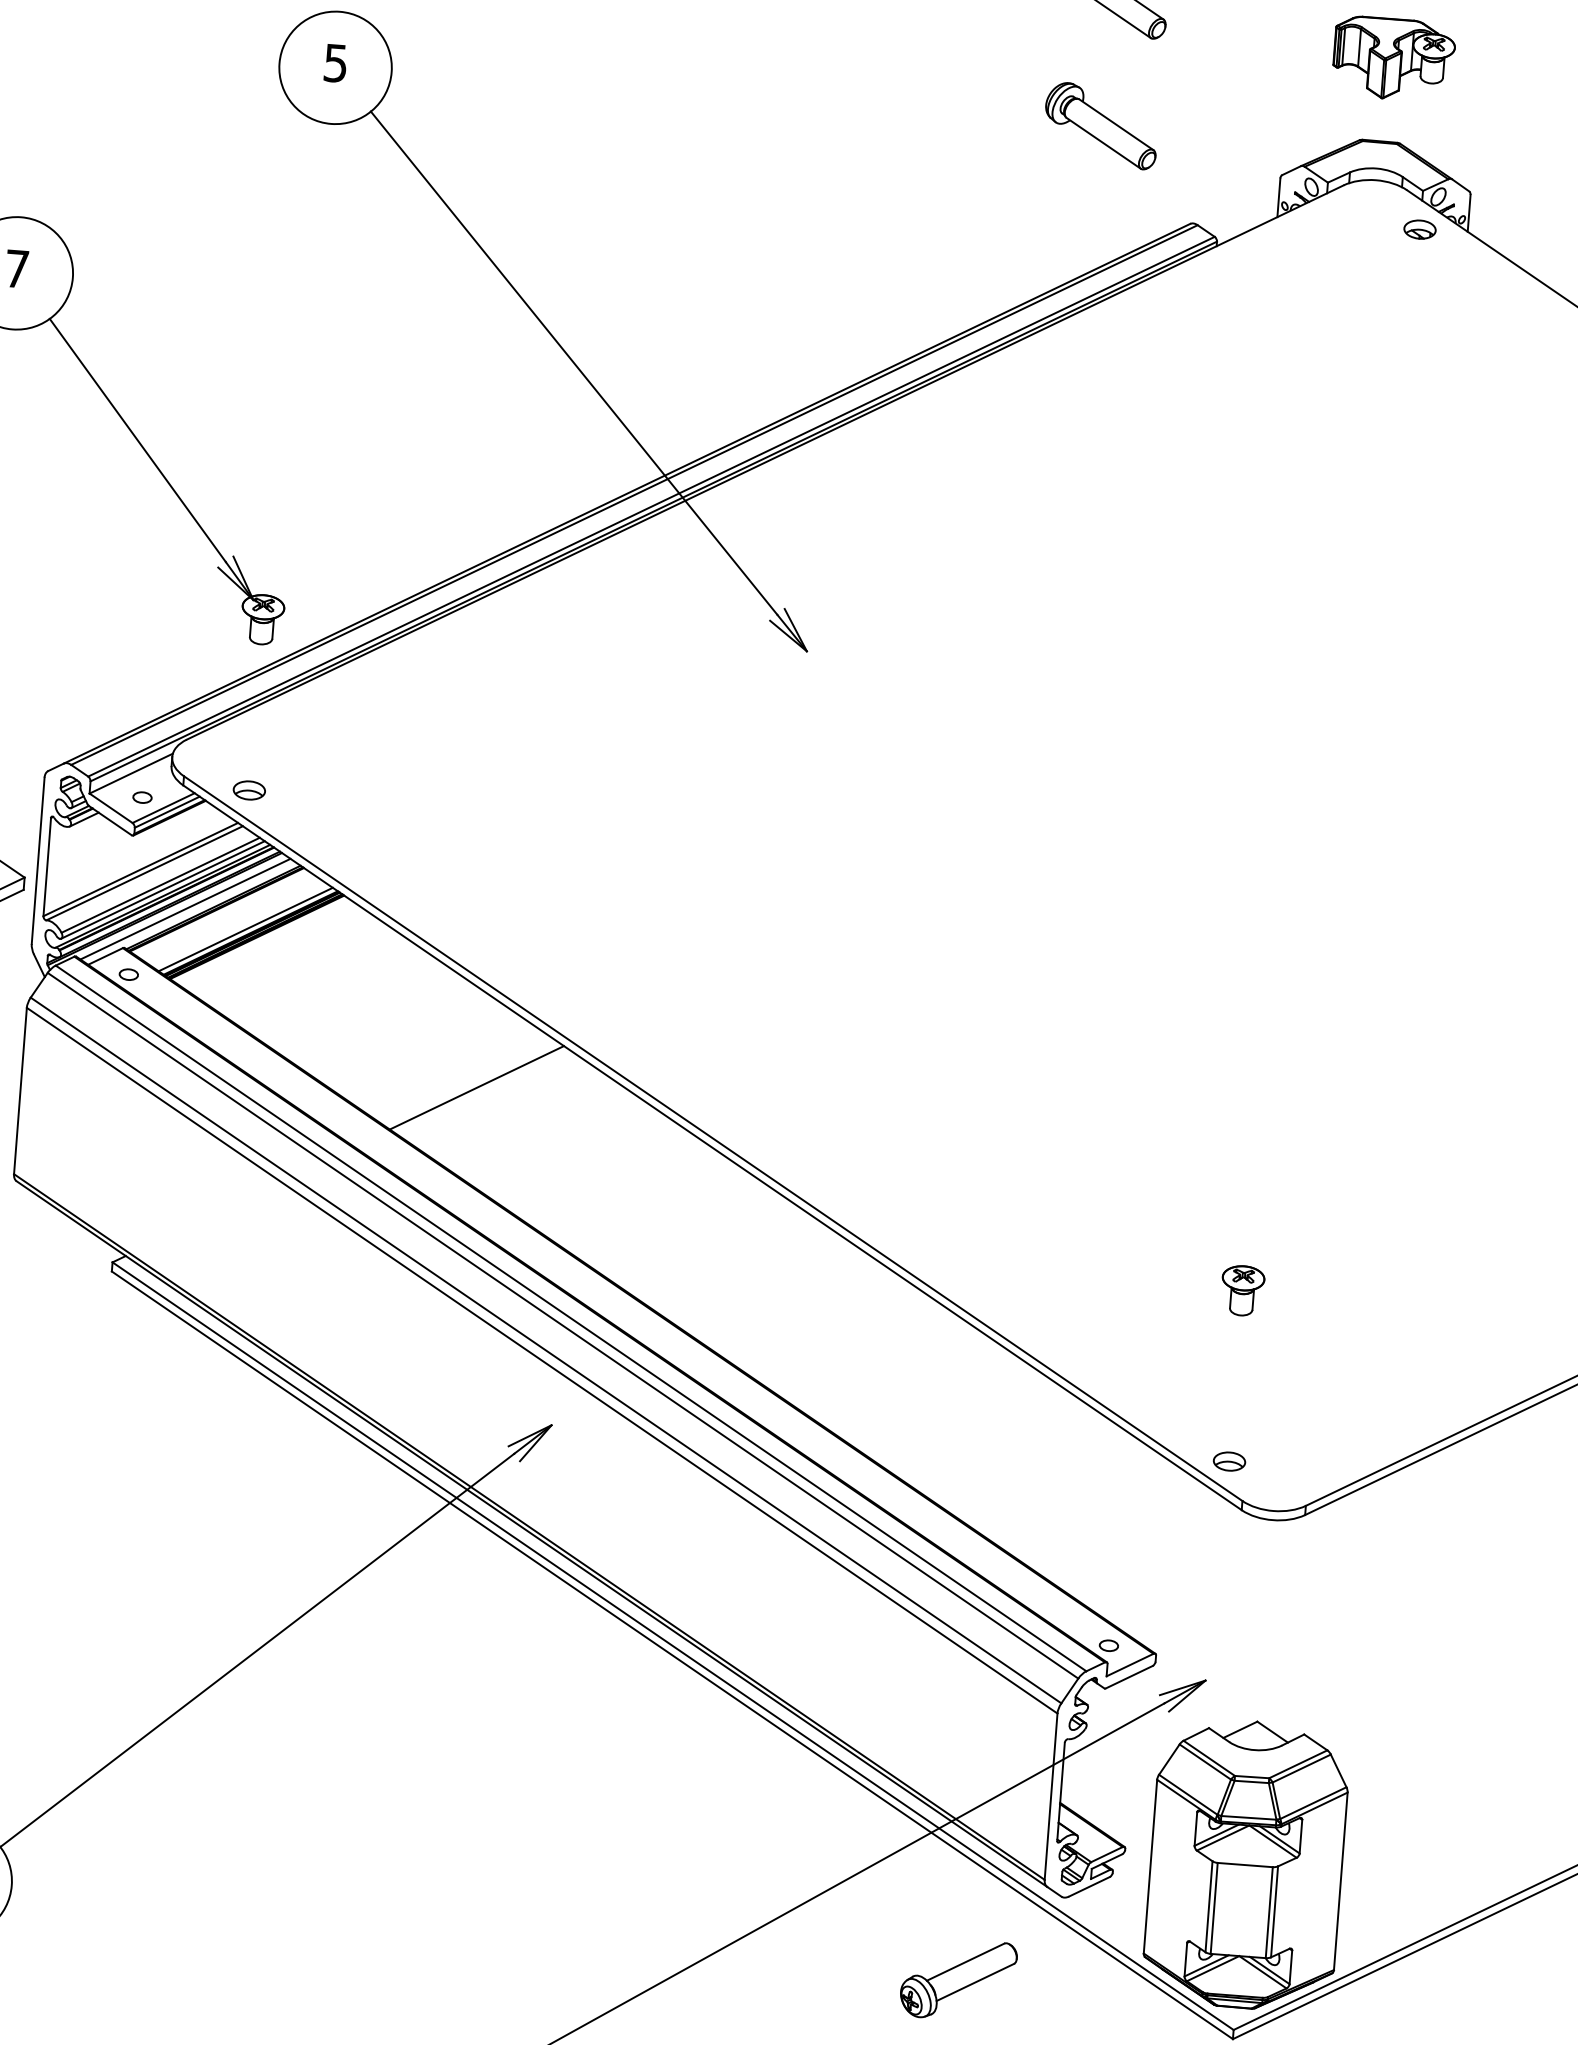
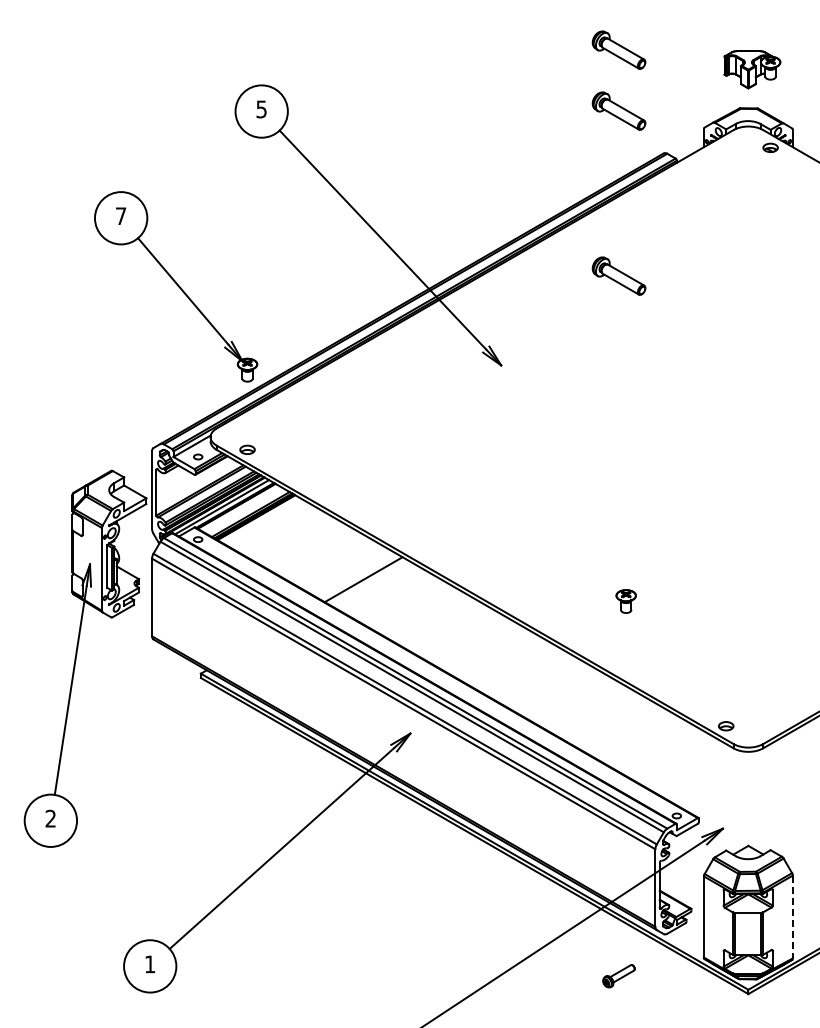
part: (1073, 477) -> (618, 275), added
part: (1241, 1290) -> (625, 601), moved
line: (1340, 1882) -> (792, 917), solid -> dashed
part: (957, 1977) -> (618, 975), size x0.6

